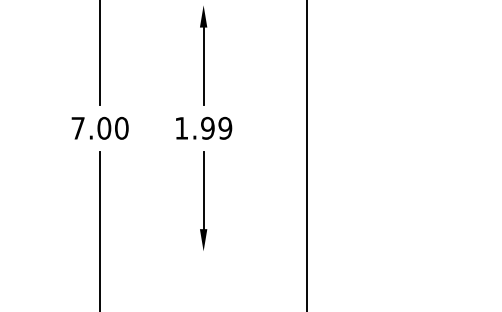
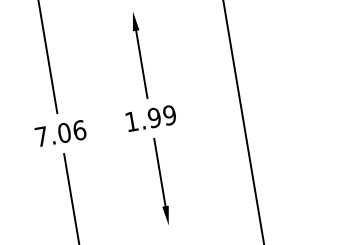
text: (121, 127) -> (79, 129), 7.00 -> 7.06

